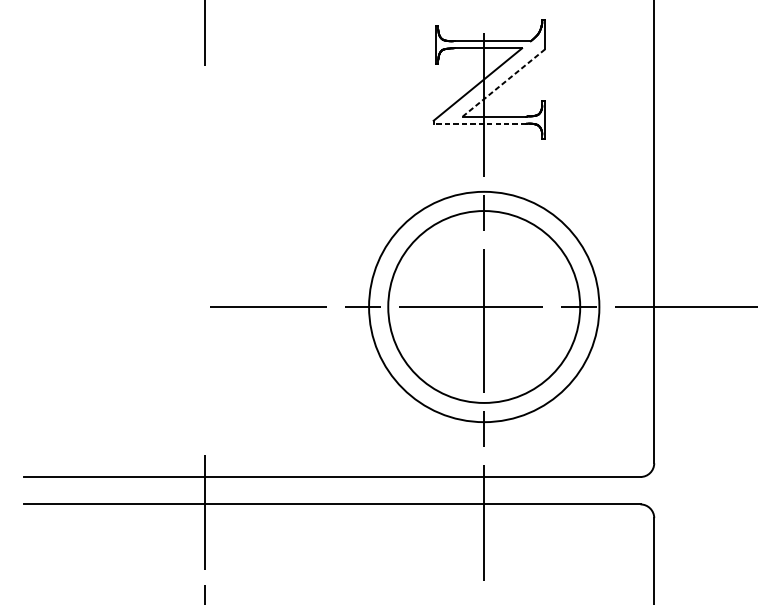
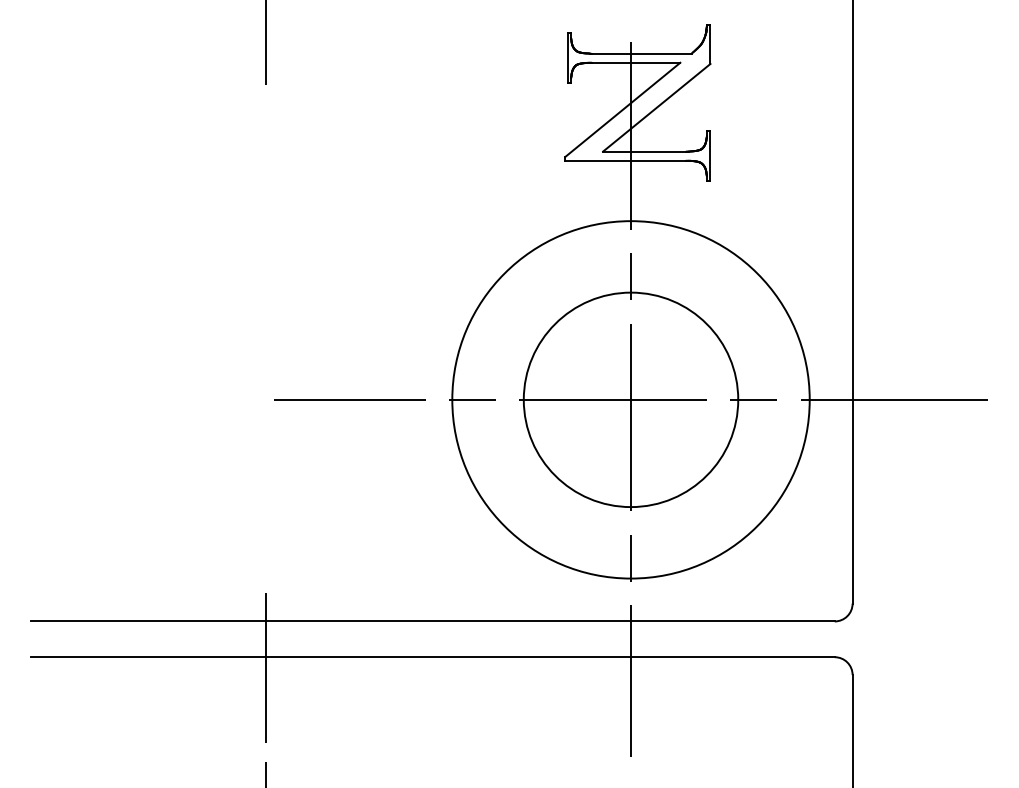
line: (503, 83) -> (656, 108), dashed -> solid
line: (479, 123) -> (624, 160), dashed -> solid
circle: (483, 306) -> (630, 399), size x0.71
circle: (483, 306) -> (630, 399), size x1.43

